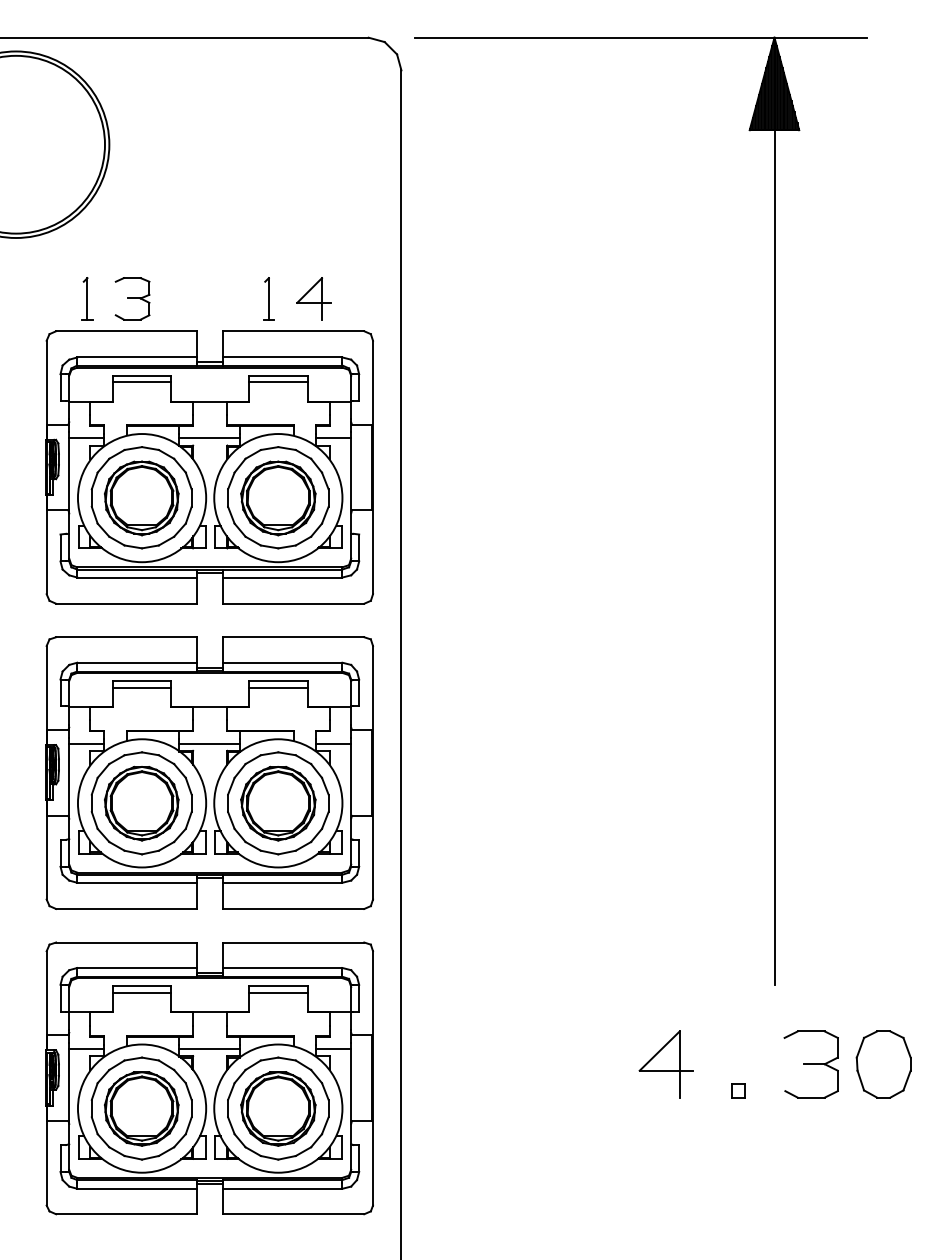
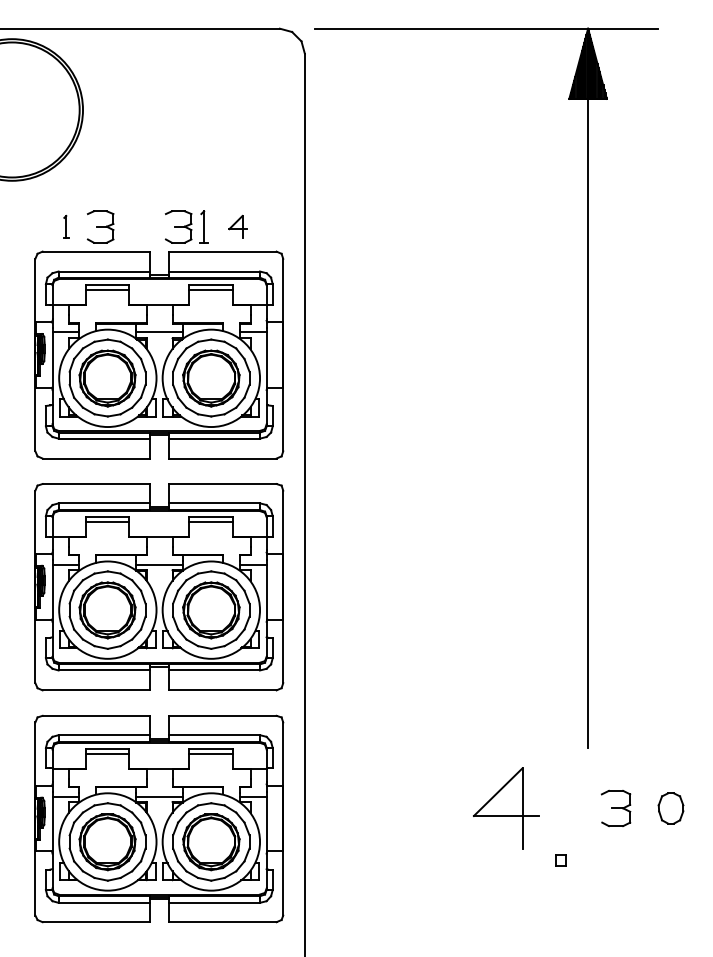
part: (86, 298) -> (65, 226), size x0.7
part: (235, 298) -> (178, 226), added
part: (312, 298) -> (237, 226), size x0.7
part: (665, 1064) -> (505, 808), size x1.6
part: (810, 1064) -> (615, 808), size x0.7
part: (882, 1064) -> (670, 808), size x0.6
part: (738, 1090) -> (560, 860), moved

